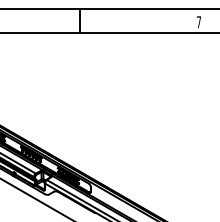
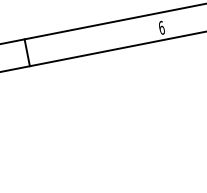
text: (198, 22) -> (161, 28), 7 -> 6

